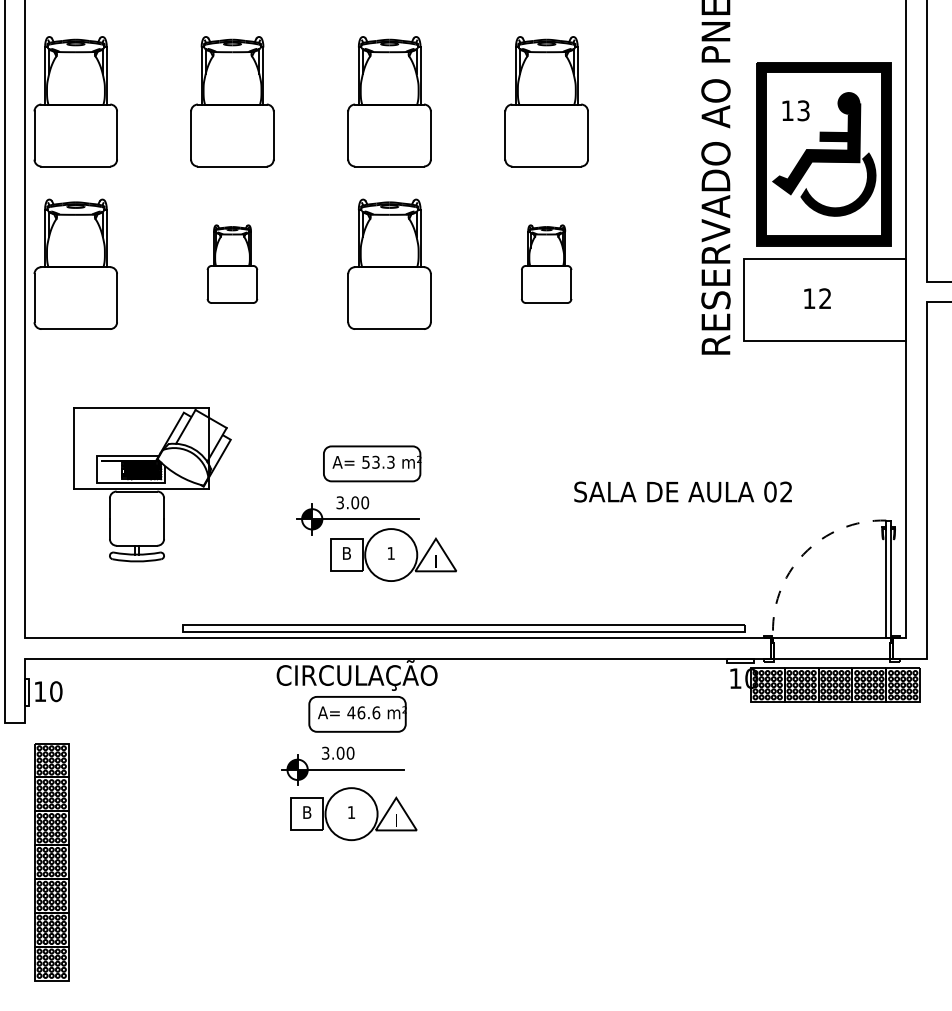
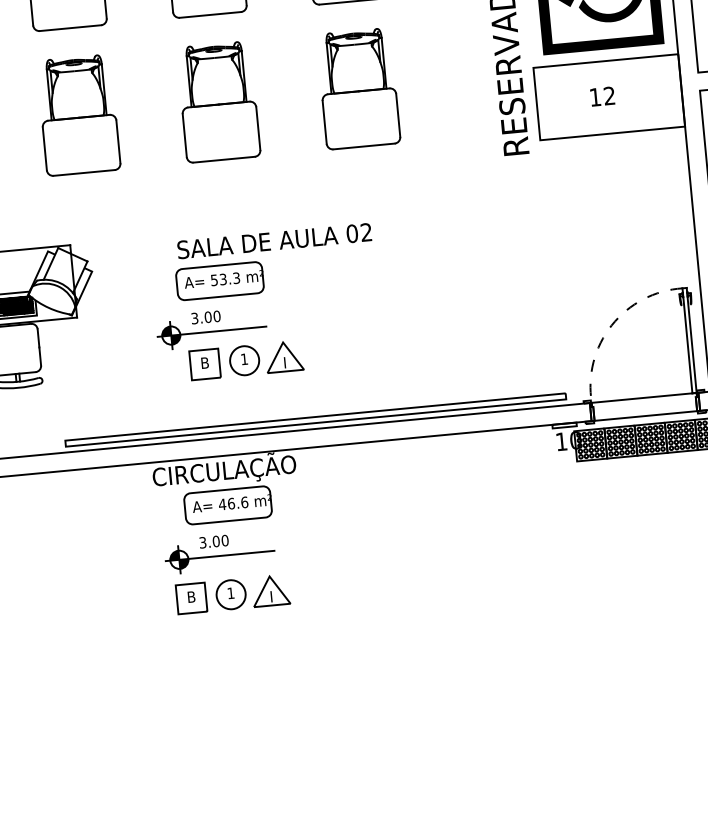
part: (232, 263) -> (78, 114), size x1.67
part: (546, 263) -> (358, 88), size x1.67
text: (682, 491) -> (273, 240), moved
circle: (390, 554) -> (243, 360), size x0.62
circle: (351, 813) -> (231, 594), size x0.62

